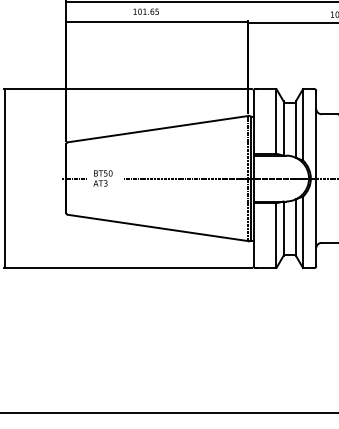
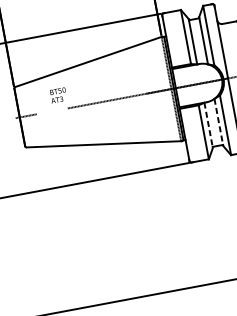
text: (102, 178) -> (58, 95), moved
line: (296, 228) -> (219, 123), solid -> dashed
line: (283, 229) -> (208, 126), solid -> dashed

